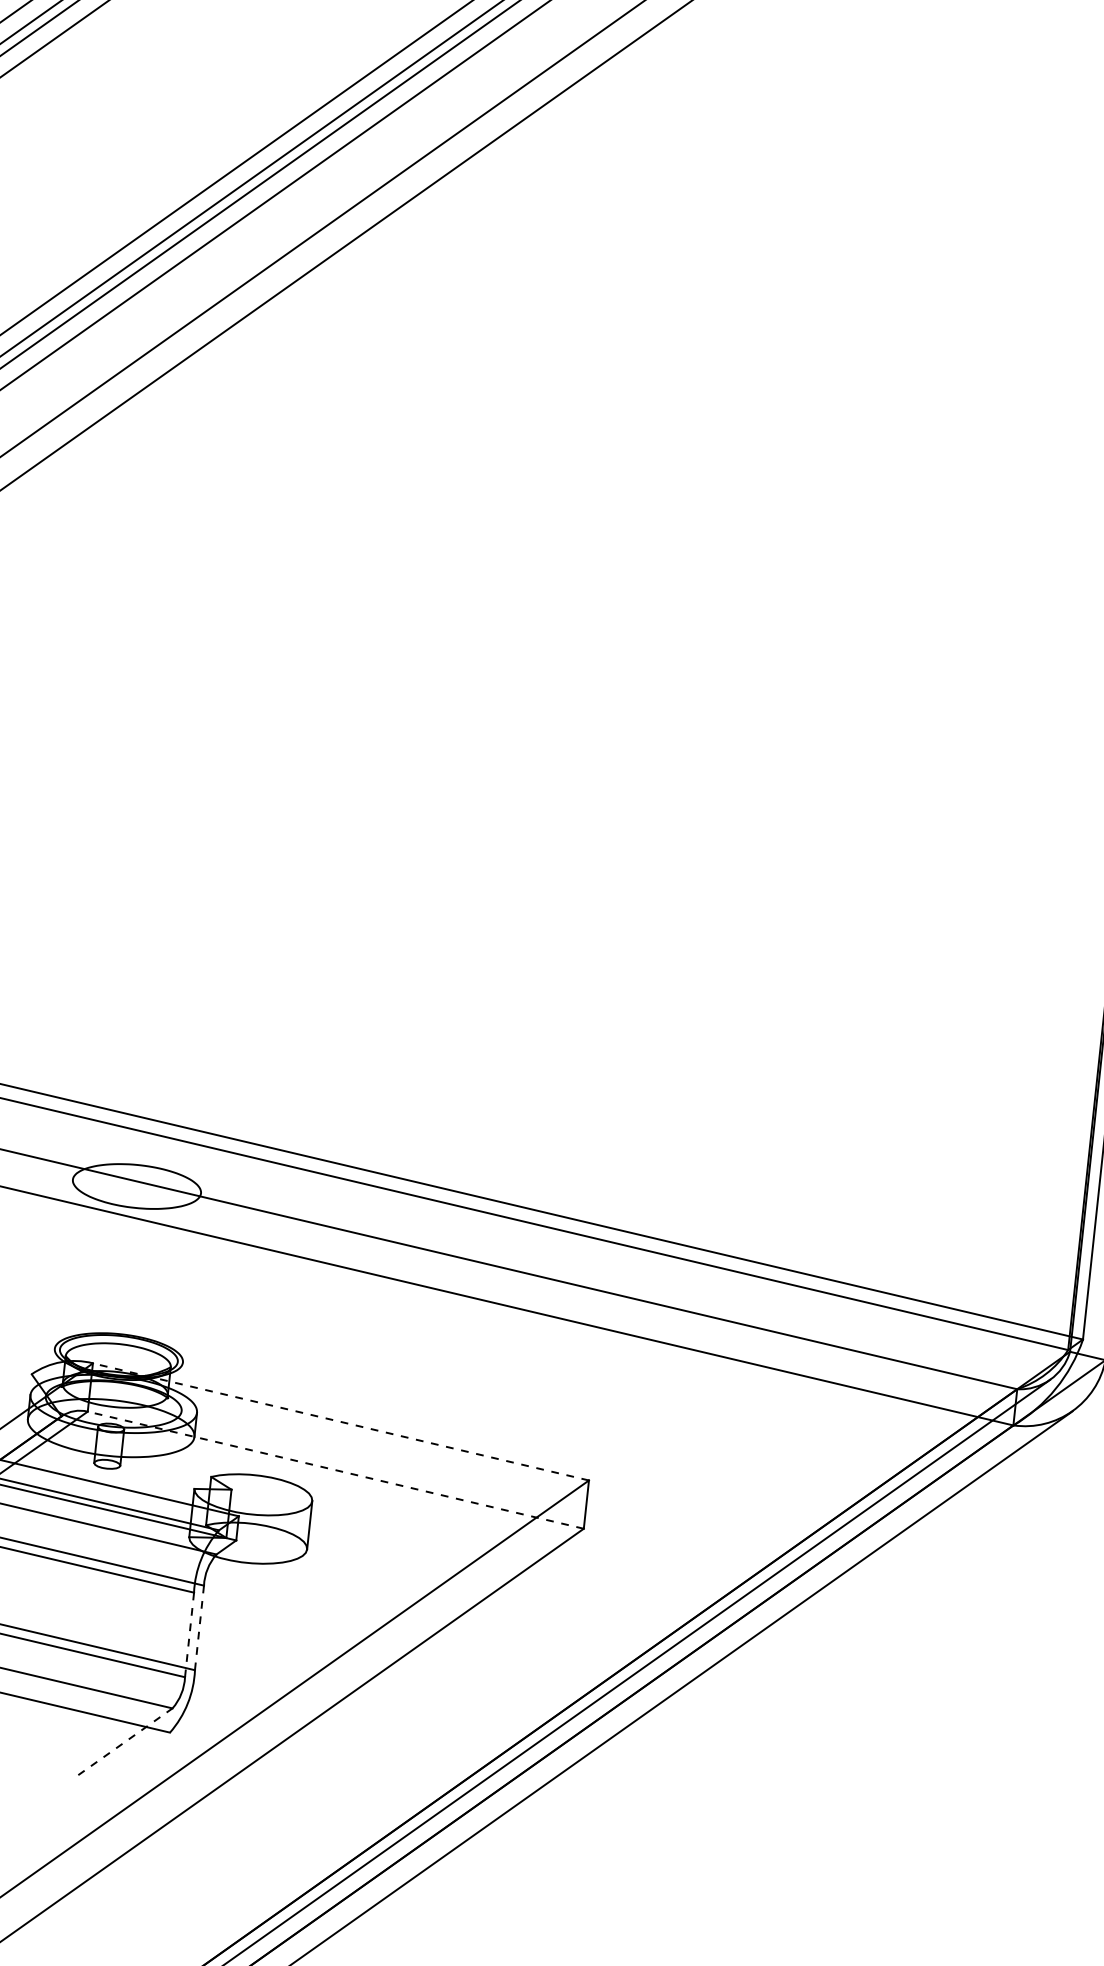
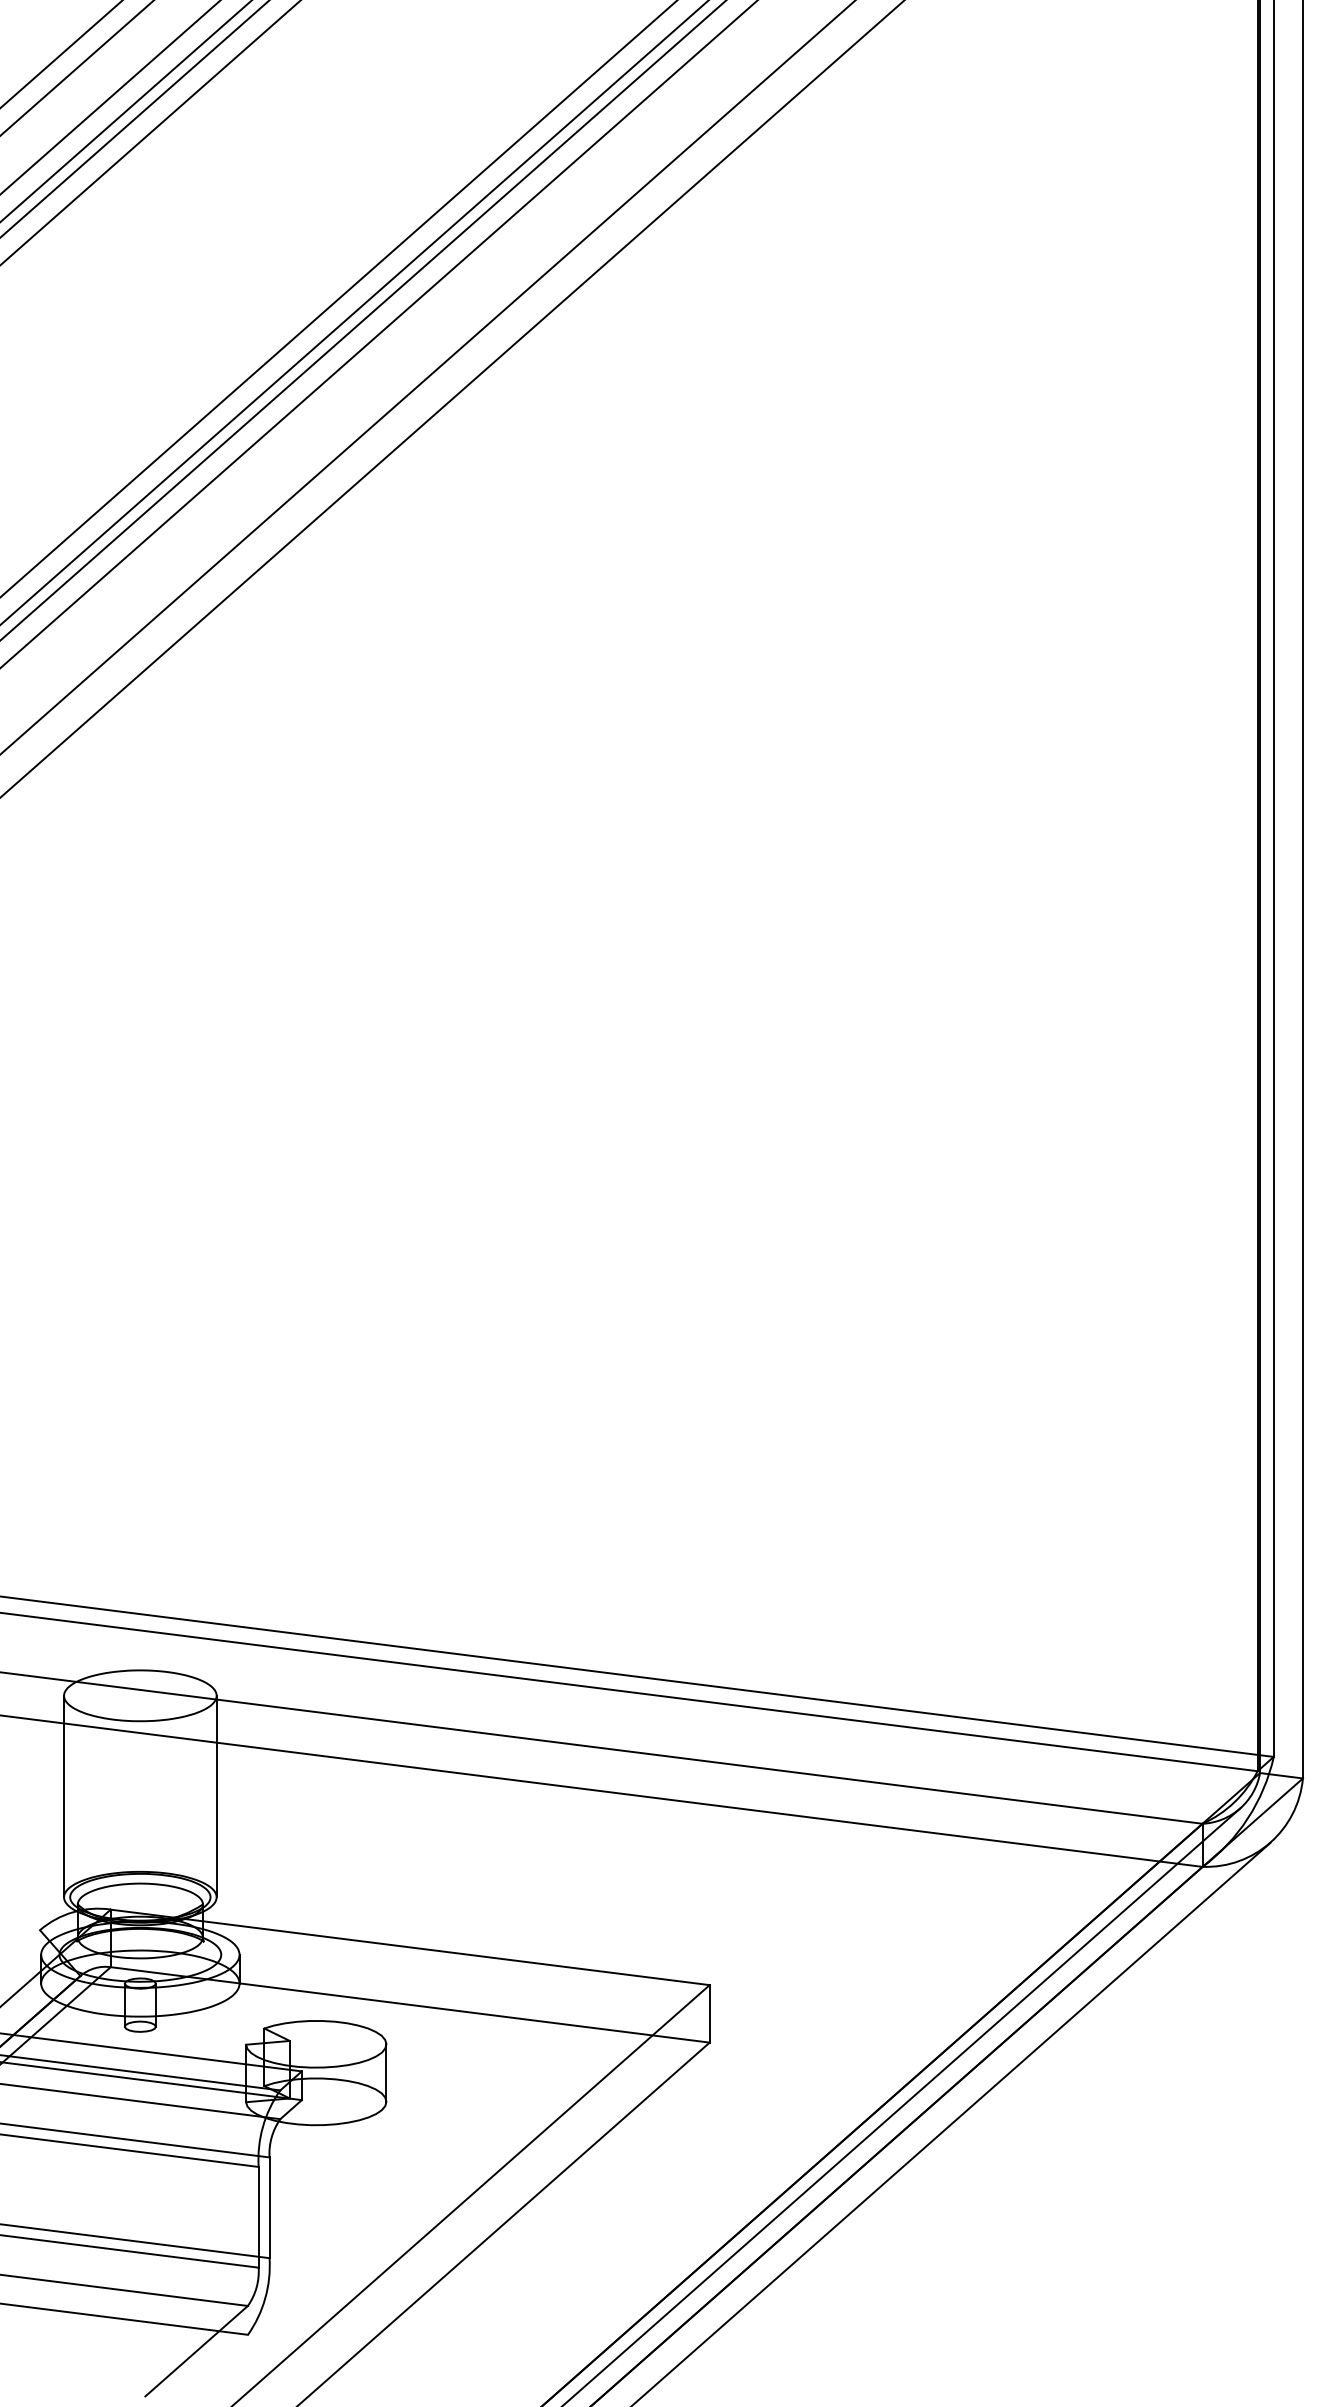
line: (64, 1264) -> (64, 1796), added
line: (191, 1277) -> (216, 1796), added
line: (341, 1422) -> (410, 1947), dashed -> solid
line: (336, 1469) -> (410, 2004), dashed -> solid
line: (199, 1627) -> (269, 2207), dashed -> solid
line: (189, 1634) -> (258, 2216), dashed -> solid
line: (126, 1741) -> (197, 2350), dashed -> solid

